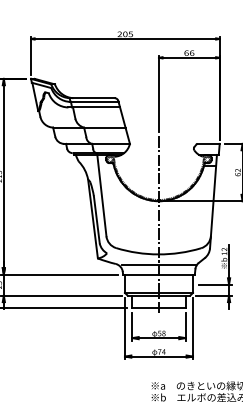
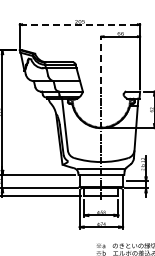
line: (126, 38) -> (80, 24), solid -> dashed
line: (159, 93) -> (101, 59), solid -> dashed

